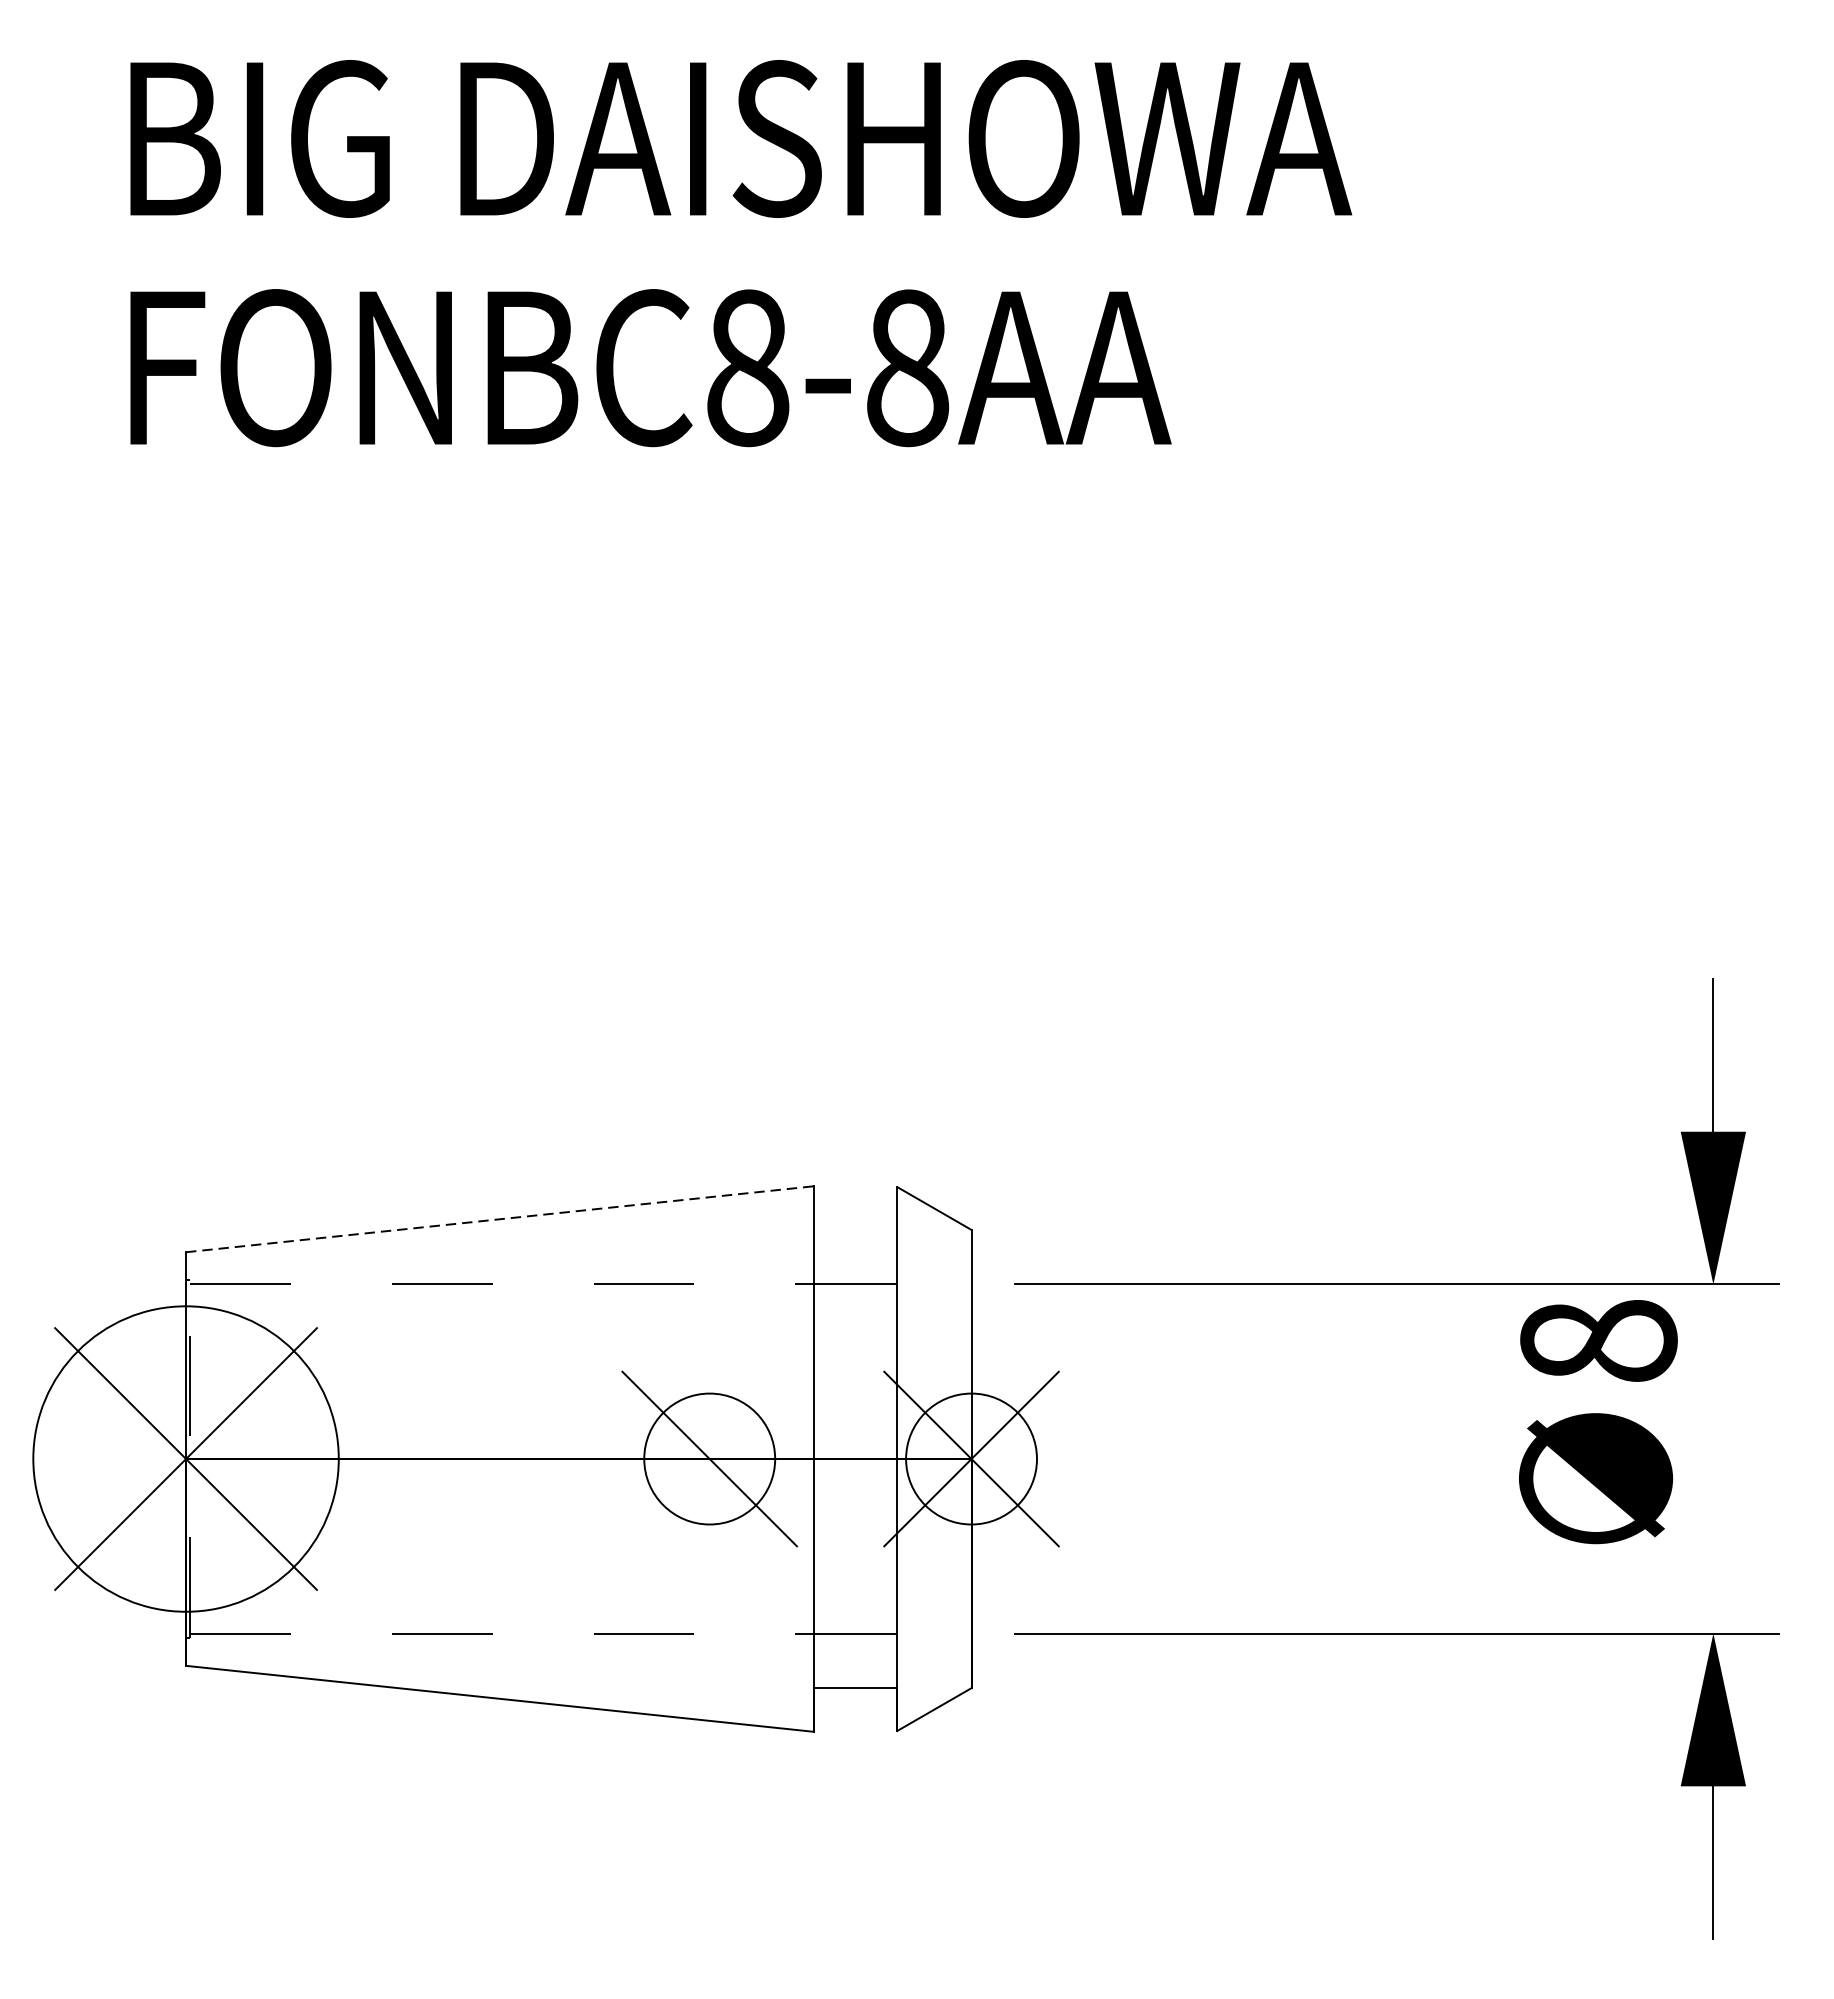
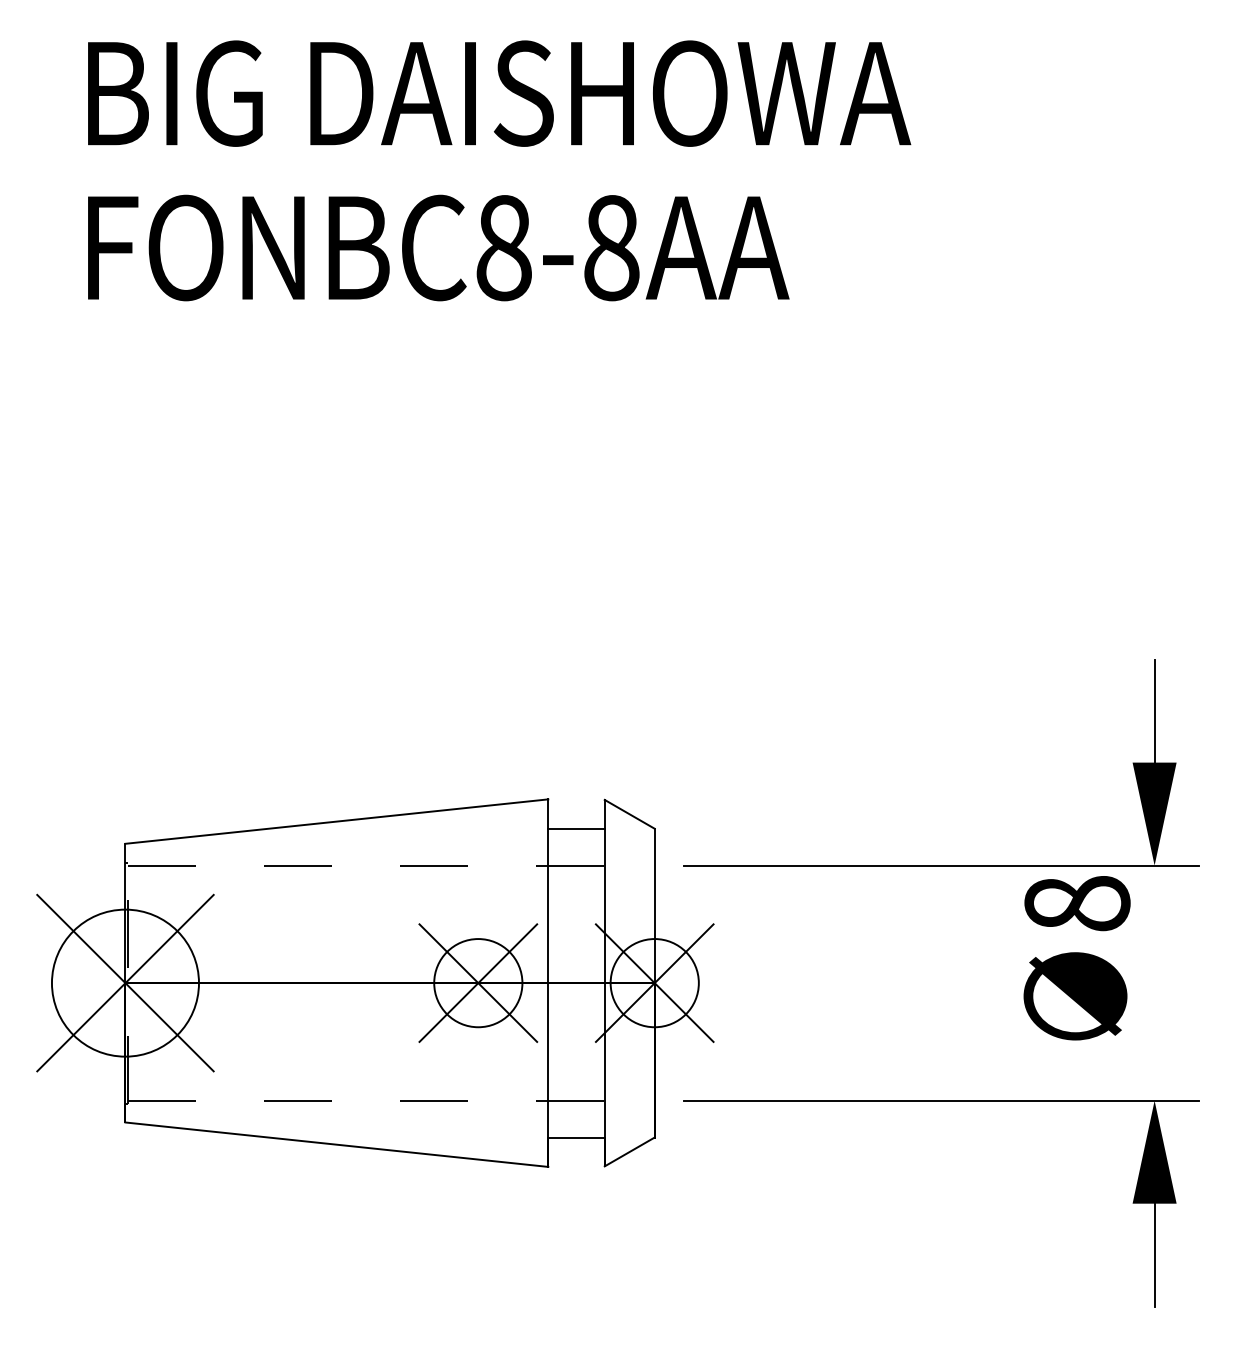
line: (499, 1219) -> (336, 821), dashed -> solid
line: (855, 1229) -> (576, 828), added
circle: (184, 1458) -> (124, 982), size x0.71
line: (709, 1458) -> (478, 982), added

